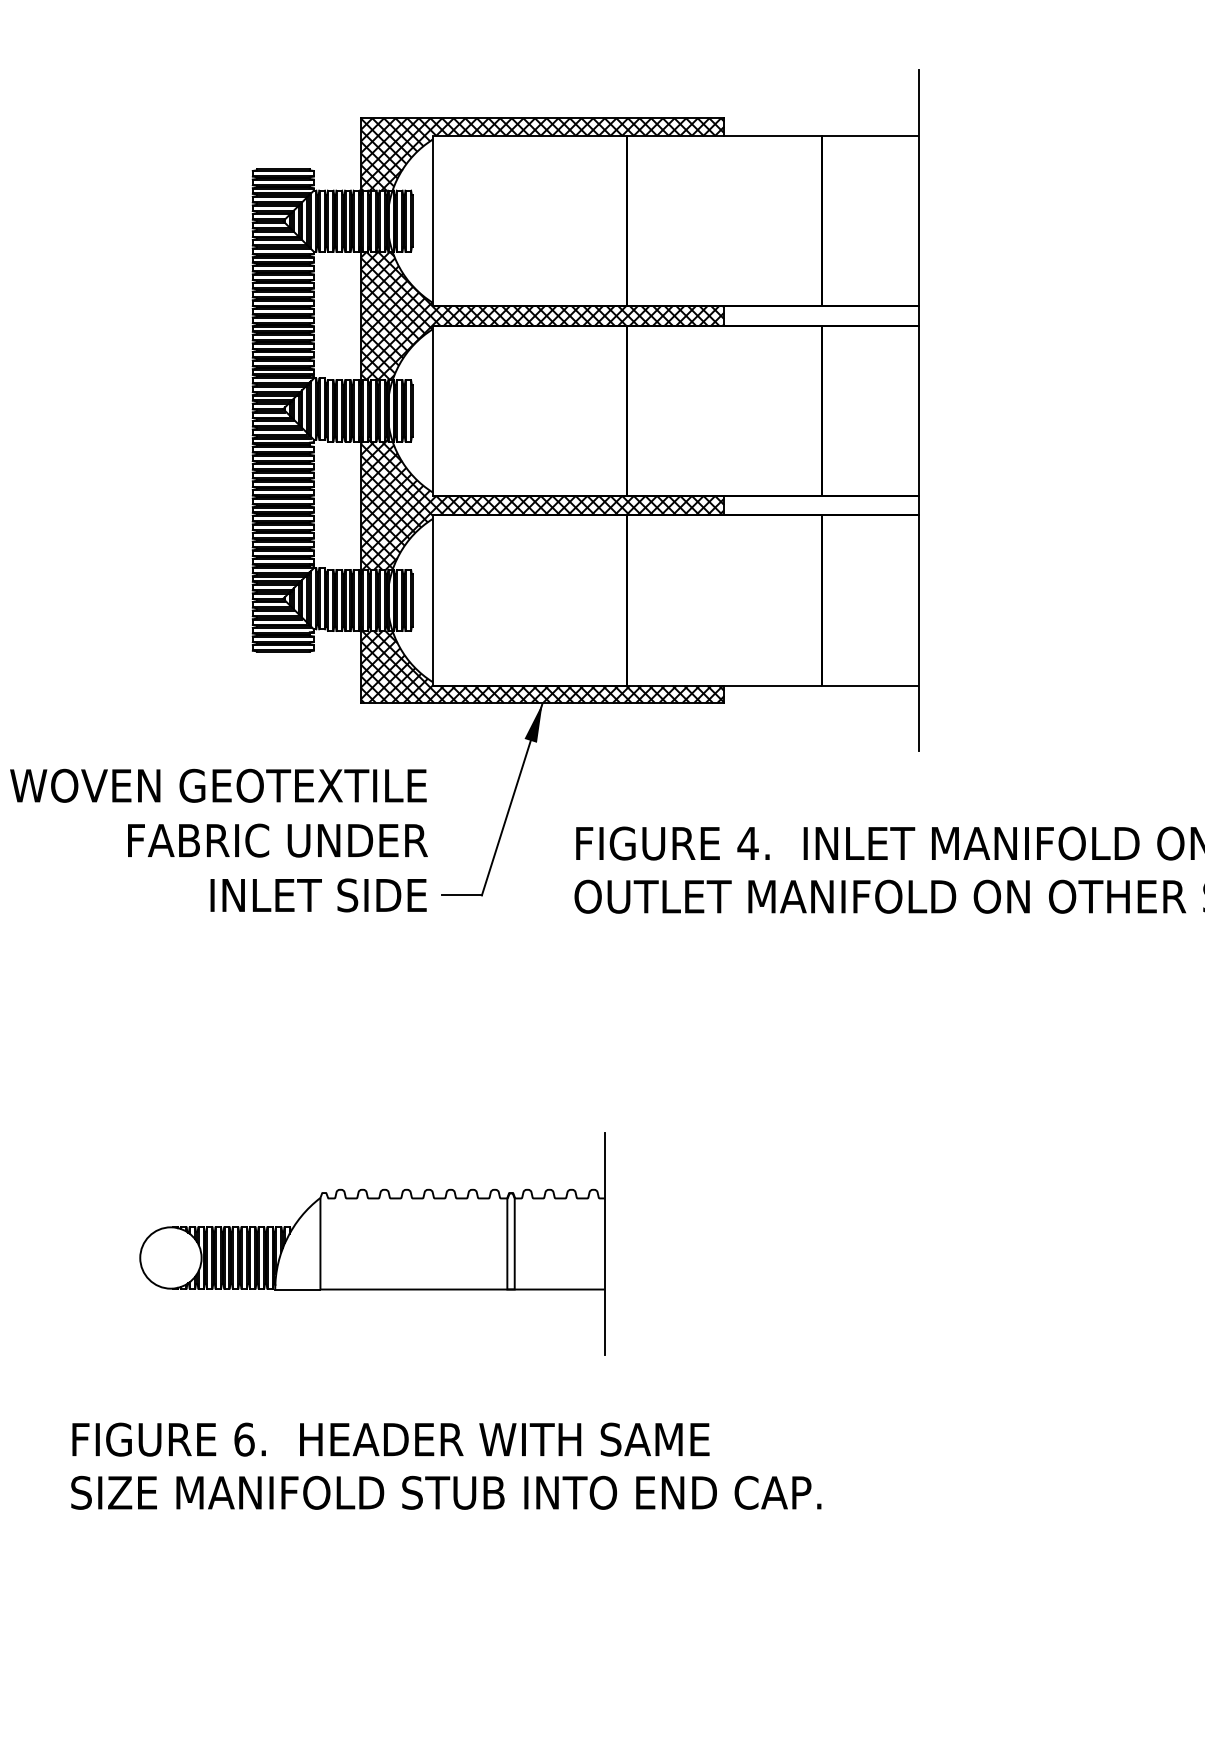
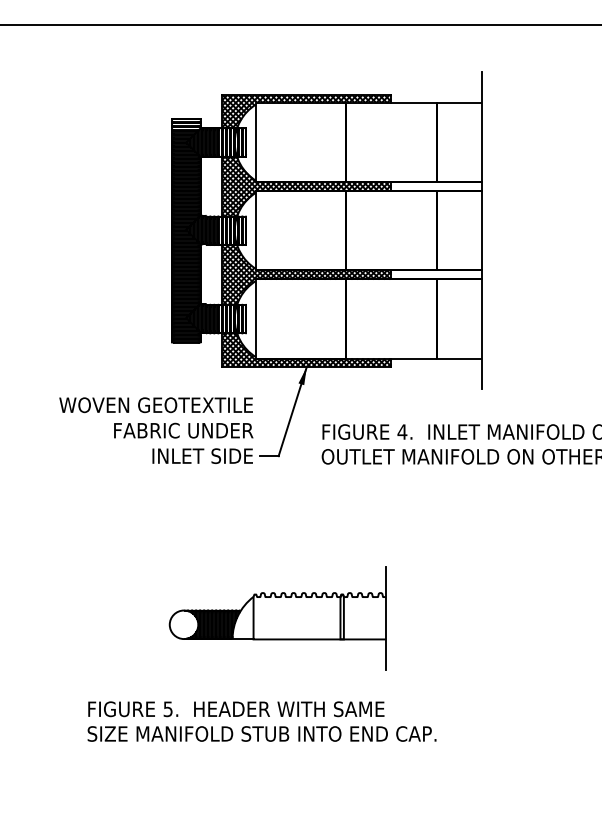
part: (371, 1244) -> (277, 618), moved
text: (242, 1440) -> (167, 709), 6. -> 5.

